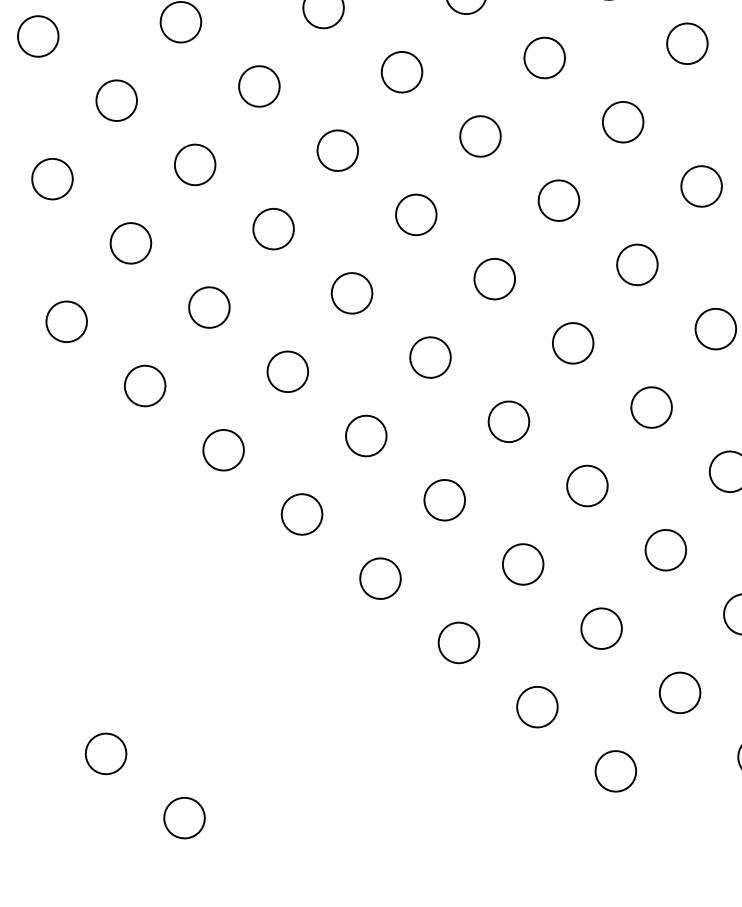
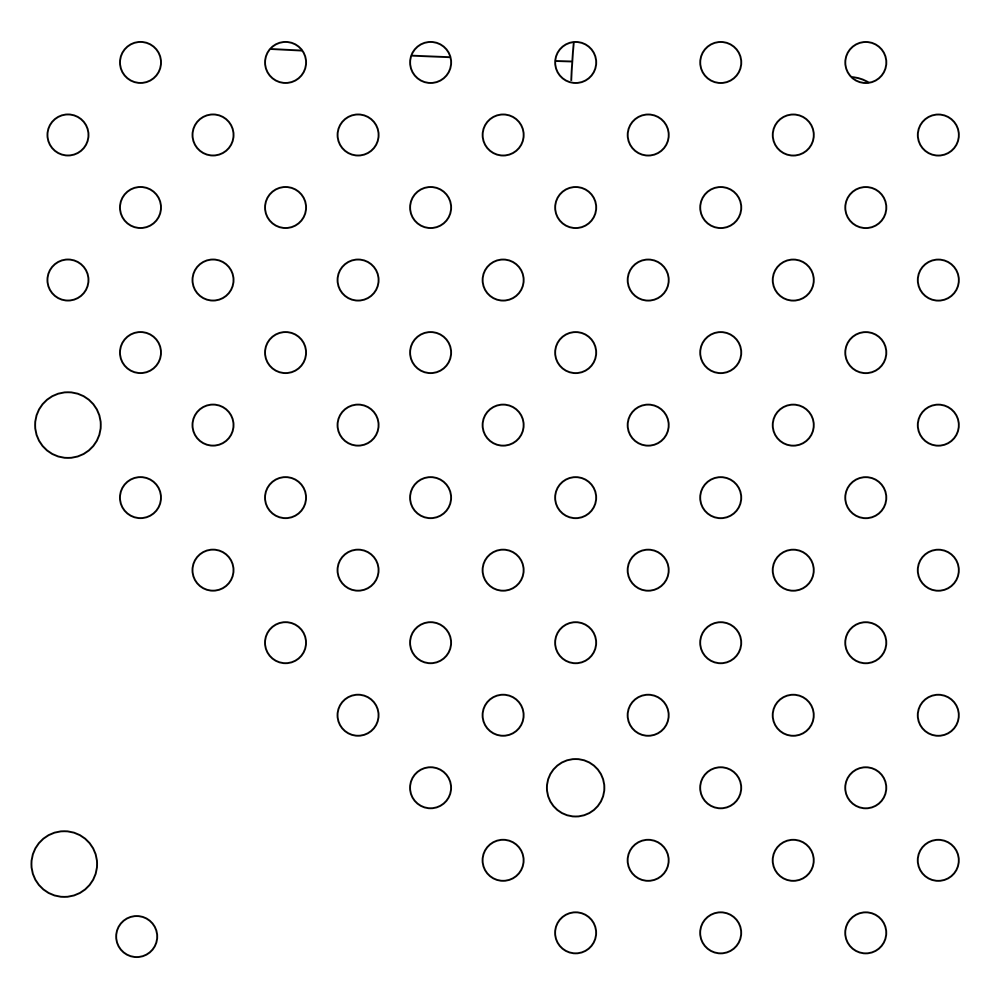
circle: (66, 321) -> (67, 424), size x1.6
circle: (601, 628) -> (575, 787), size x1.4
circle: (105, 753) -> (63, 863), size x1.6

